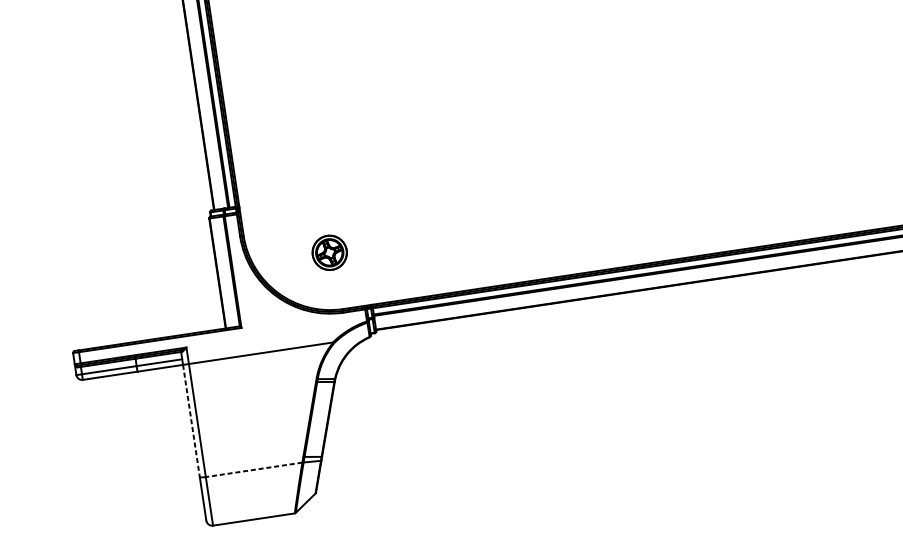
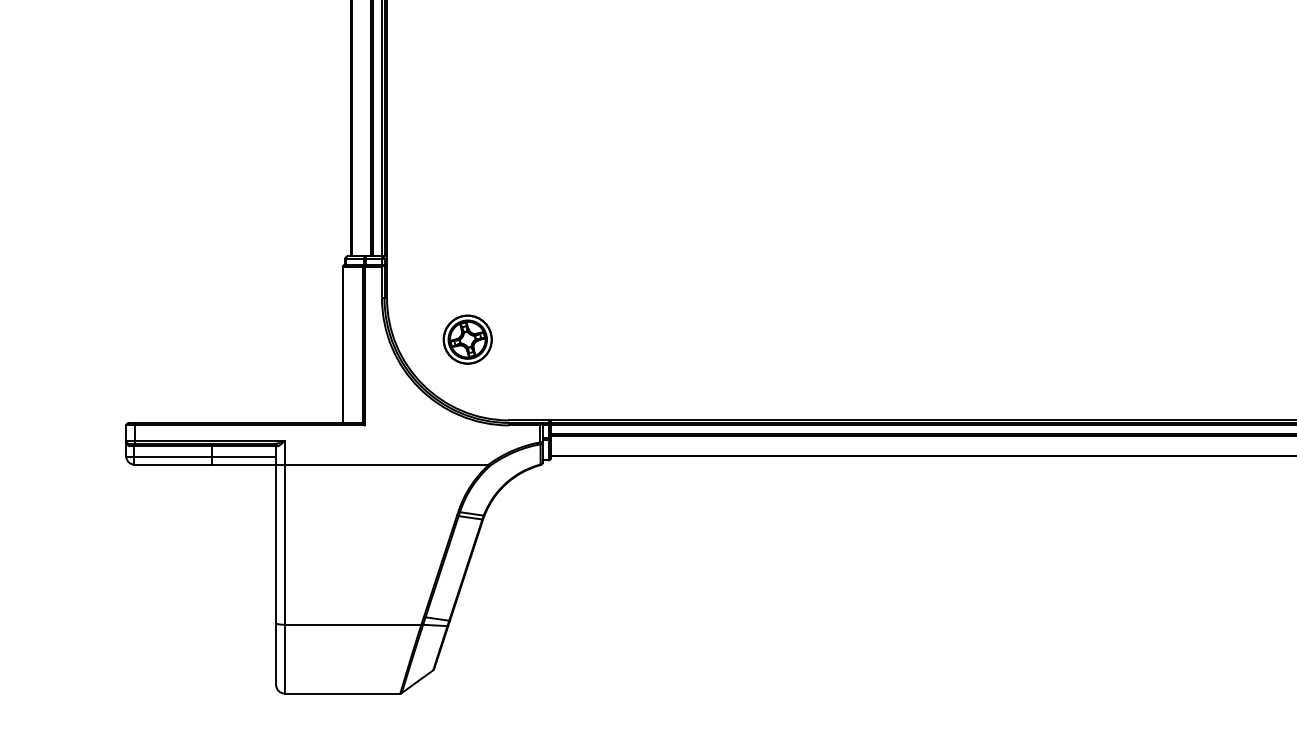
part: (329, 252) -> (467, 339), moved
line: (191, 421) -> (276, 544), dashed -> solid
line: (253, 469) -> (352, 624), dashed -> solid

